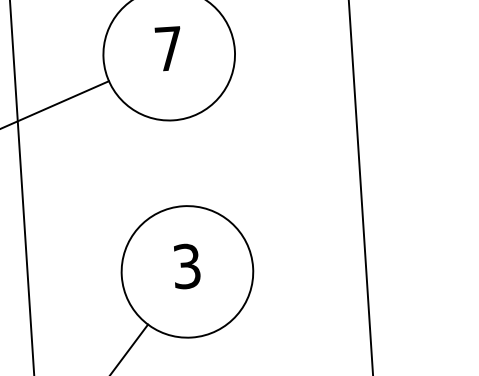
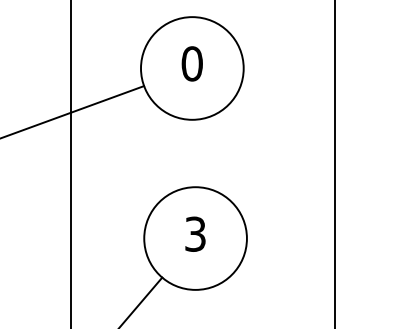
text: (167, 48) -> (191, 63), 7 -> 0

